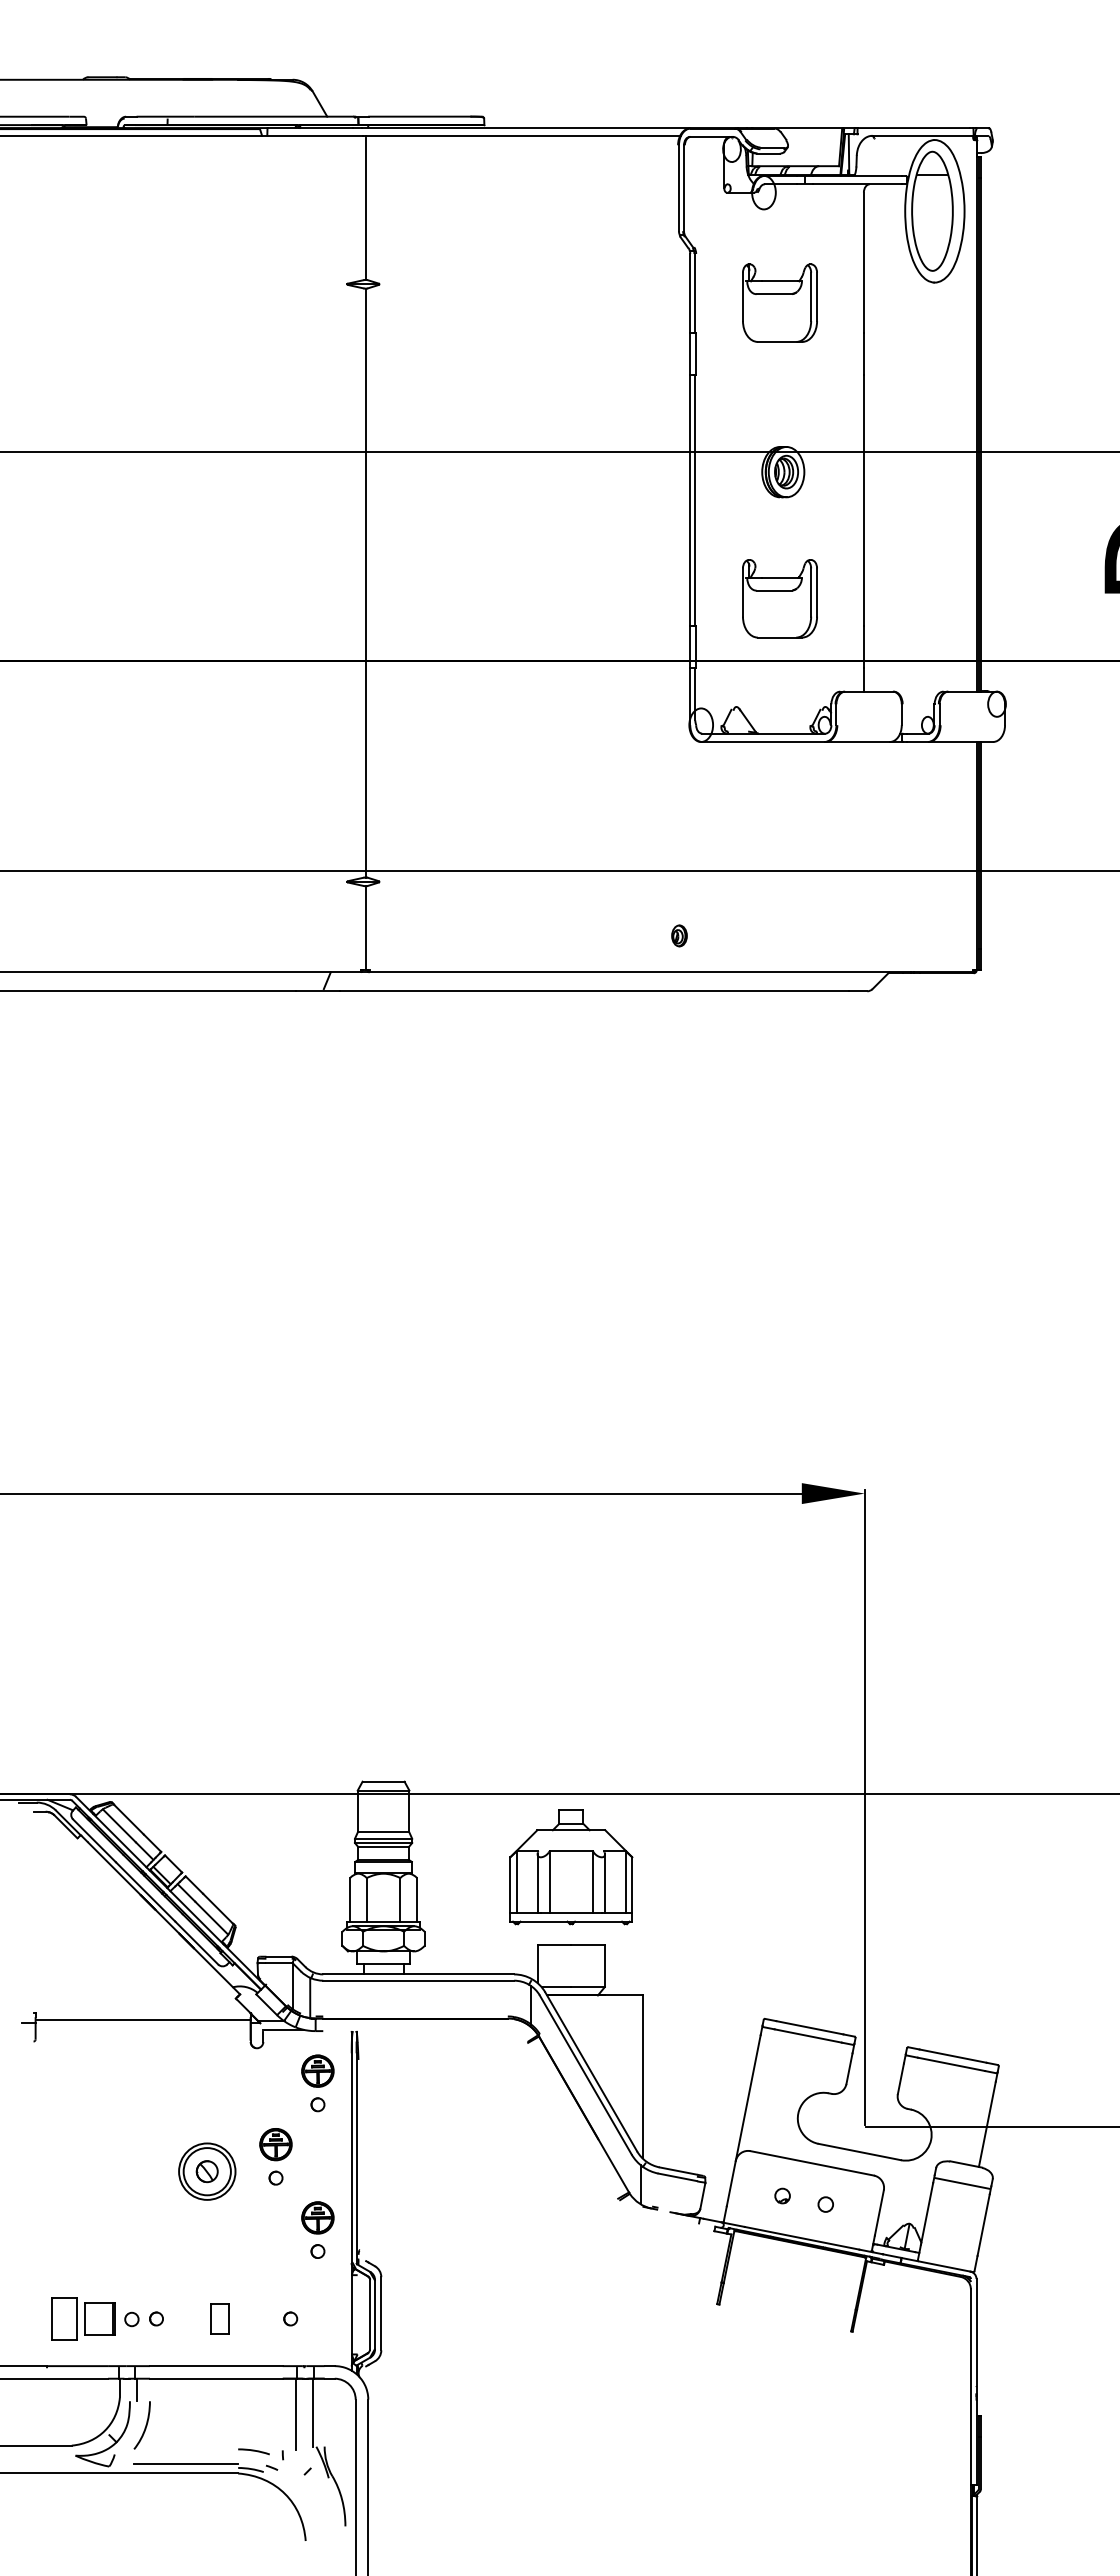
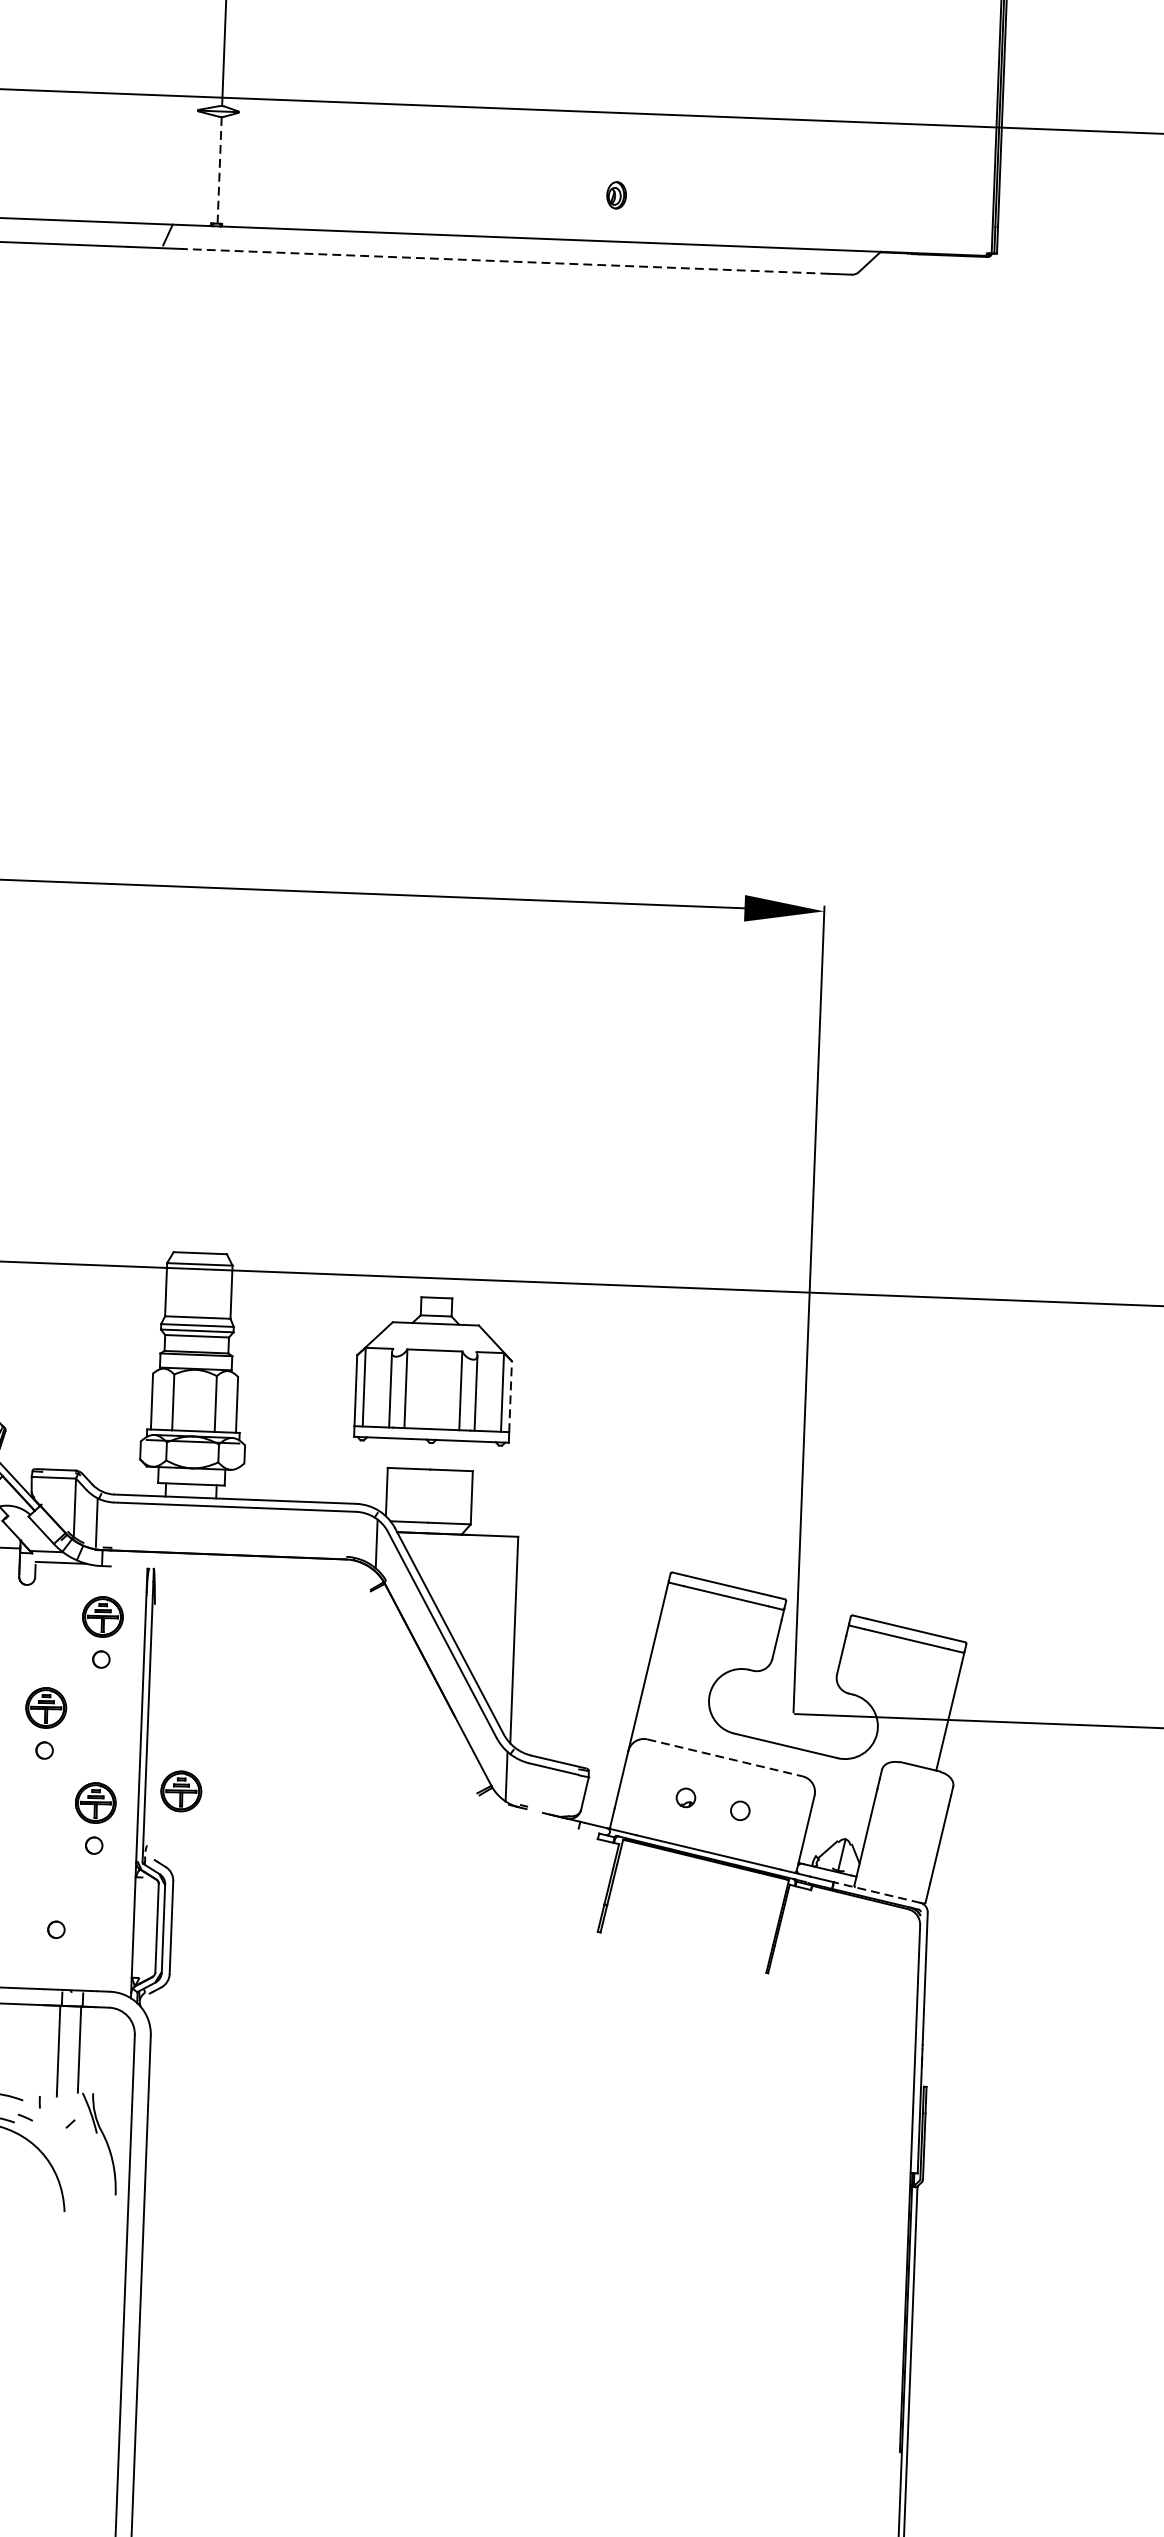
line: (366, 928) -> (220, 170), solid -> dashed
line: (594, 991) -> (506, 261), solid -> dashed
line: (632, 1884) -> (510, 1395), solid -> dashed
line: (812, 2163) -> (725, 1758), solid -> dashed
line: (962, 2183) -> (914, 1790), removed
part: (384, 2205) -> (180, 1790), added
line: (935, 2264) -> (876, 1892), solid -> dashed

